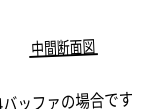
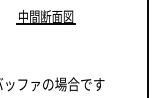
part: (62, 48) -> (45, 17), moved

